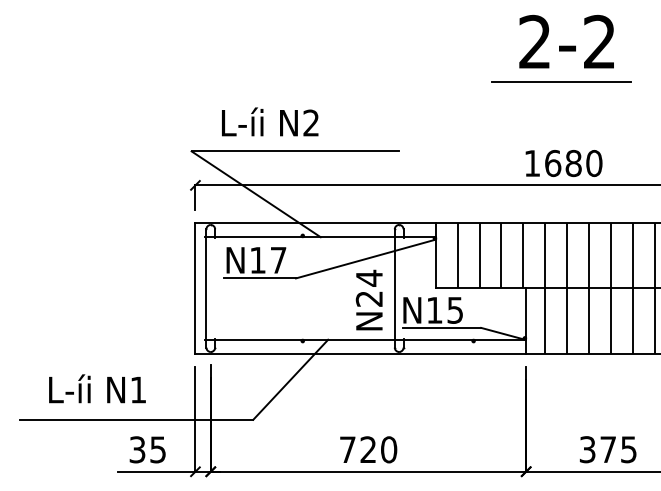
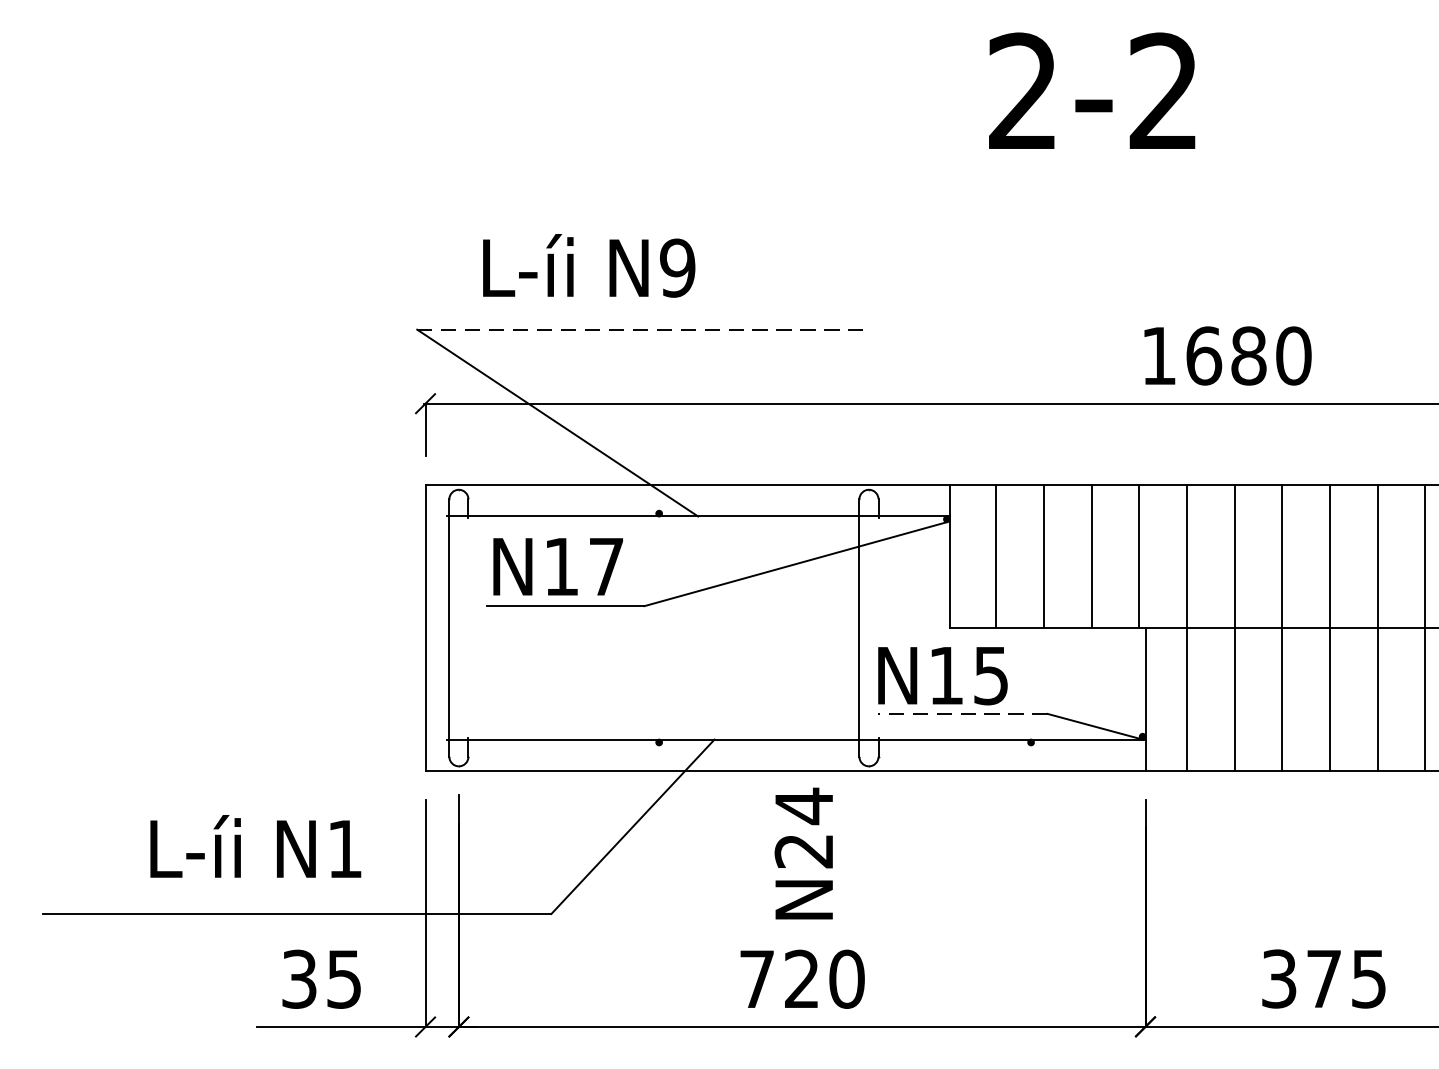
text: (566, 41) -> (1091, 90), moved
line: (561, 82) -> (1222, 179), removed
text: (311, 122) -> (678, 266), N2 -> N9
line: (295, 151) -> (643, 329), solid -> dashed
text: (368, 299) -> (802, 852), moved
line: (441, 327) -> (961, 712), solid -> dashed
text: (97, 388) -> (255, 845), moved

